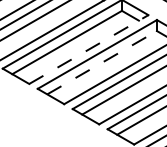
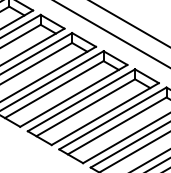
line: (88, 49) -> (73, 95), dashed -> solid
line: (101, 62) -> (85, 107), dashed -> solid

